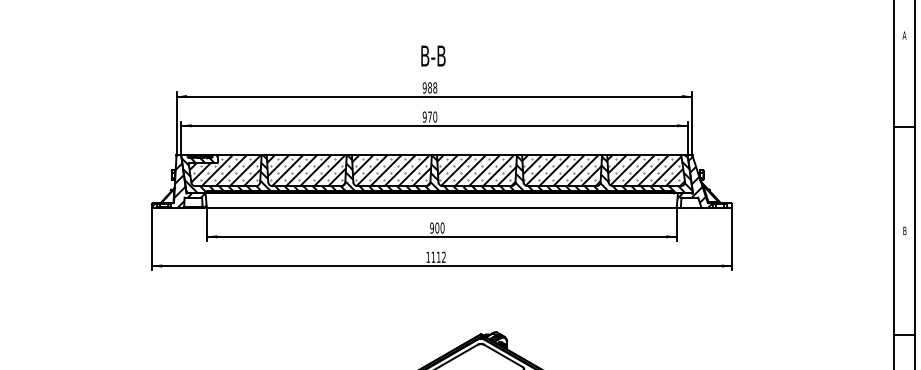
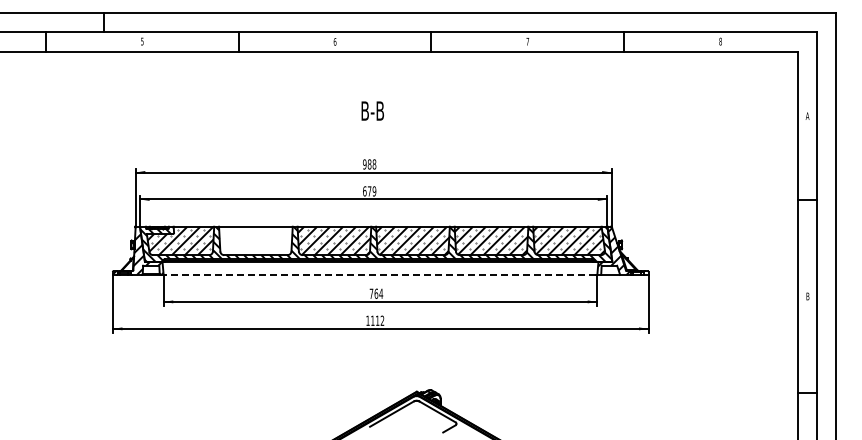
text: (433, 55) -> (372, 110), moved
text: (429, 117) -> (369, 191), 970 -> 679
hatch: (306, 170) -> (255, 240), removed
line: (440, 207) -> (379, 274), solid -> dashed
text: (437, 227) -> (376, 293), 900 -> 764

